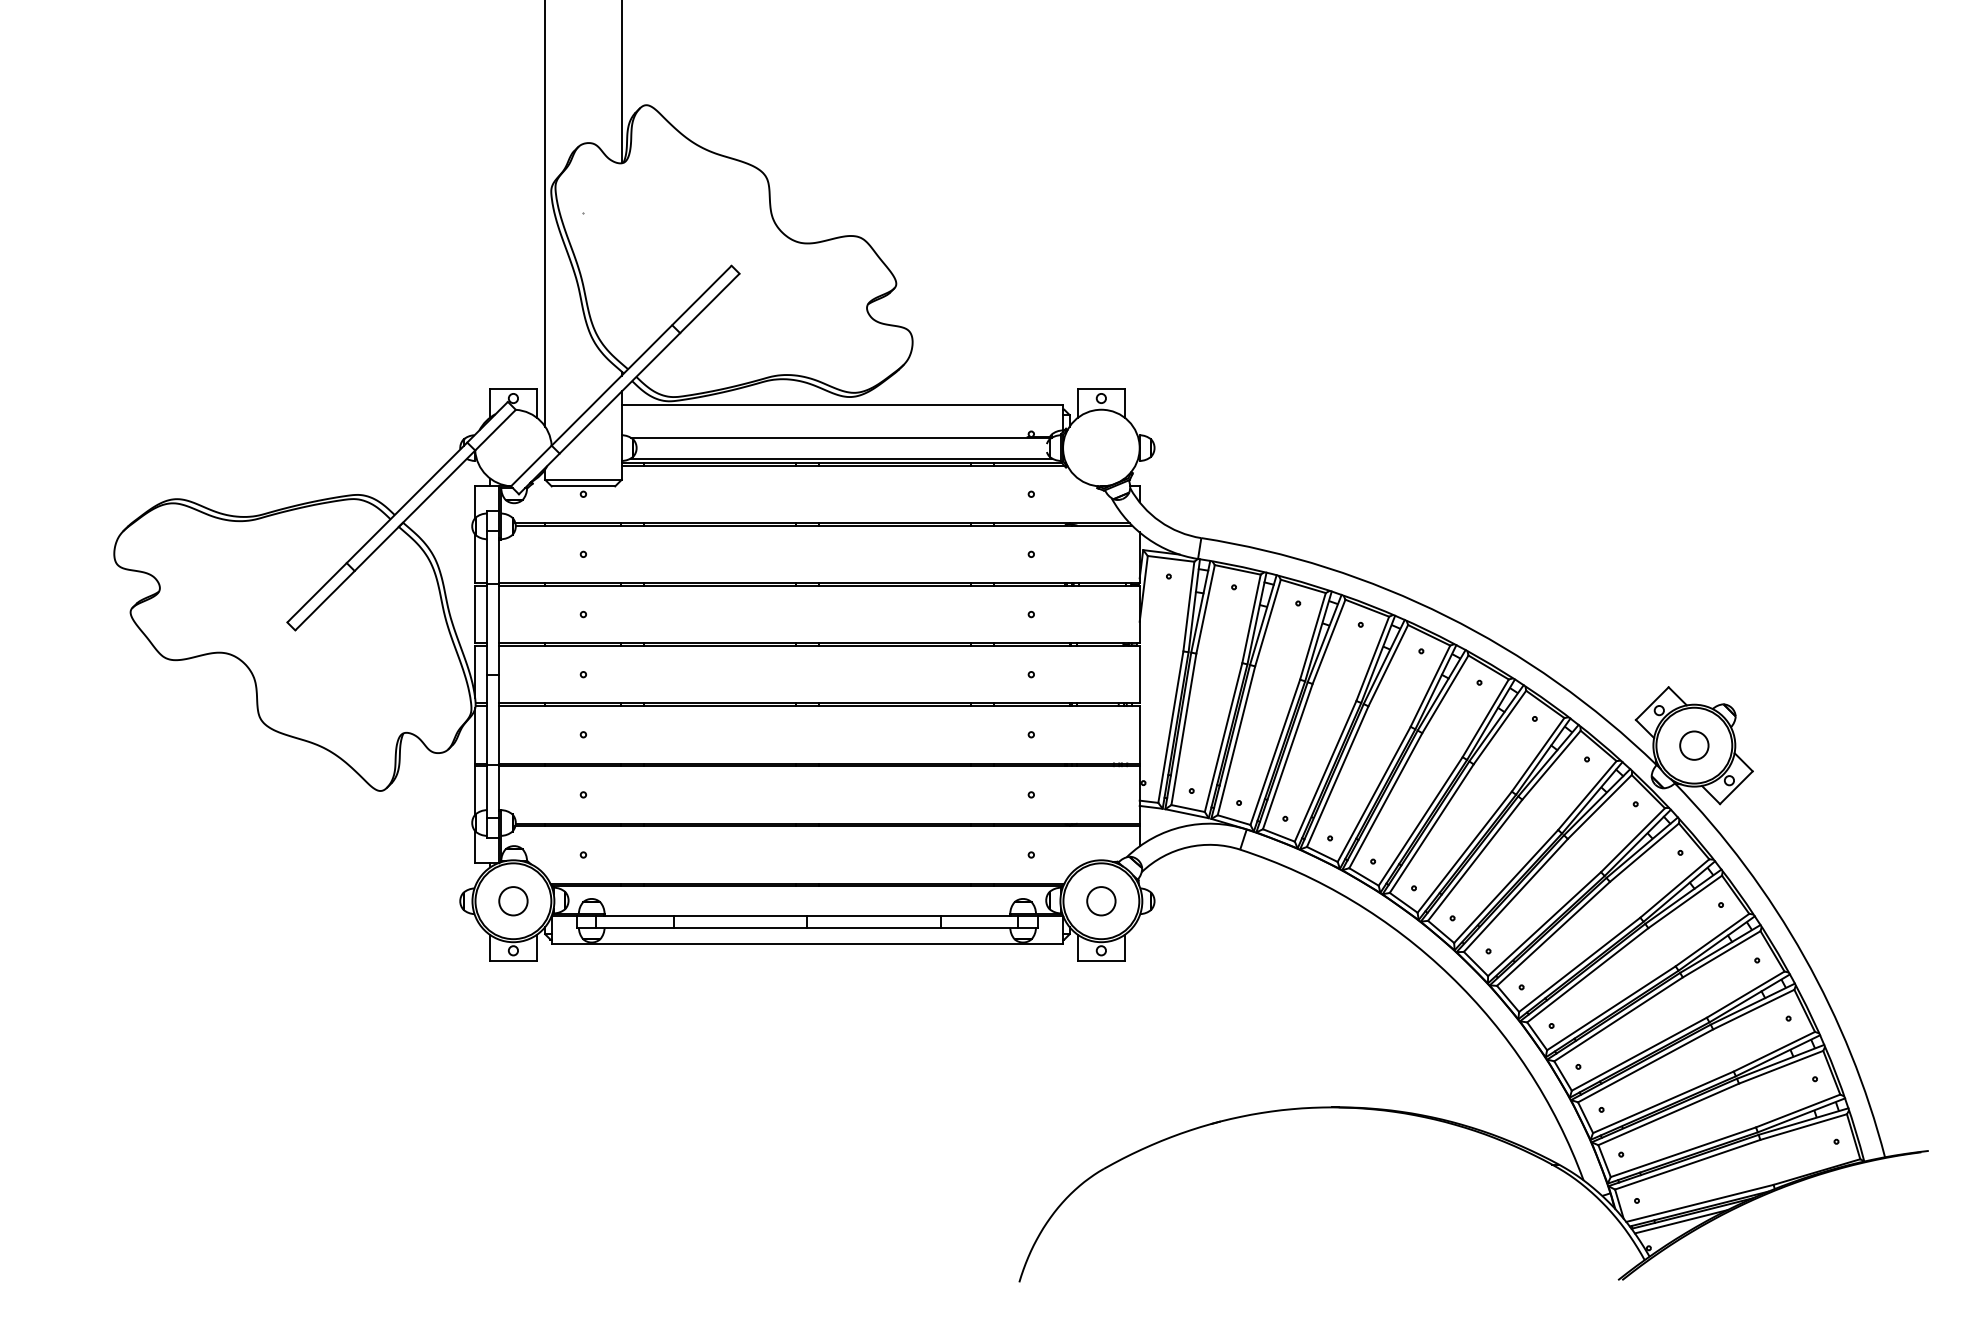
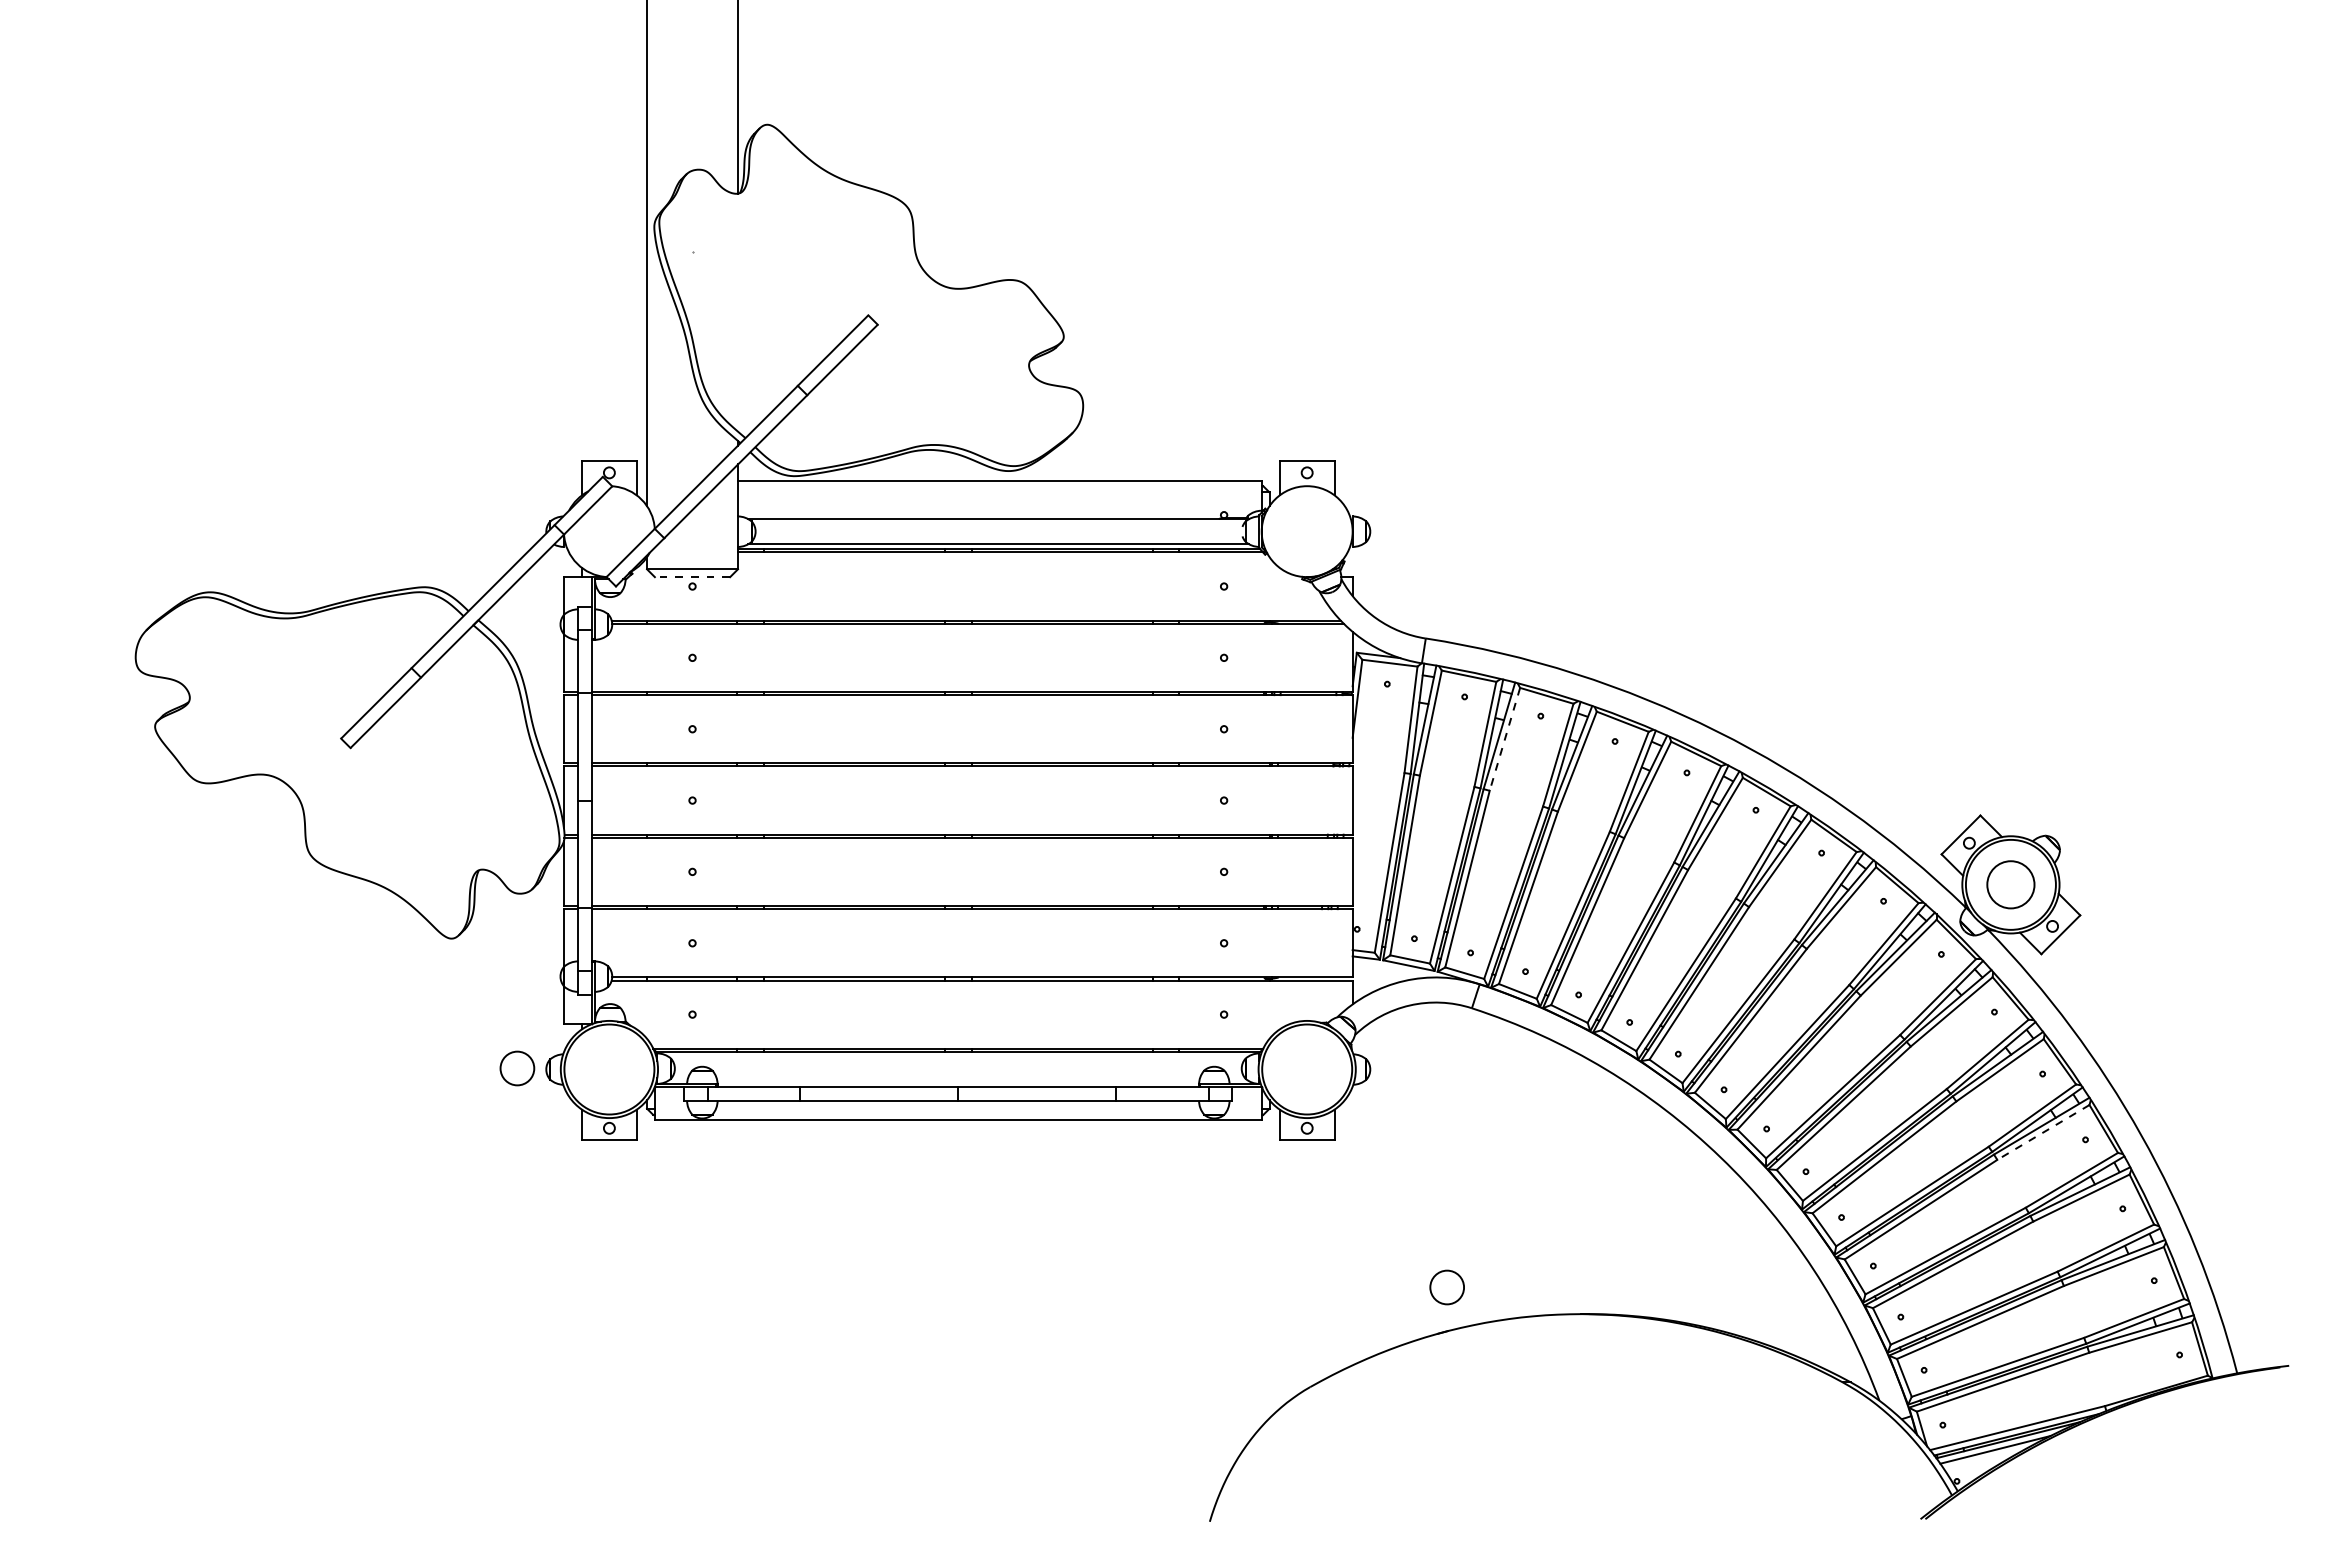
line: (583, 486) -> (692, 577), solid -> dashed
line: (1267, 623) -> (1504, 739), solid -> dashed
circle: (1693, 745) -> (2010, 884), size x1.4
circle: (513, 901) -> (517, 1068), moved
circle: (1100, 901) -> (1446, 1287), moved
line: (1721, 954) -> (2043, 1132), solid -> dashed

